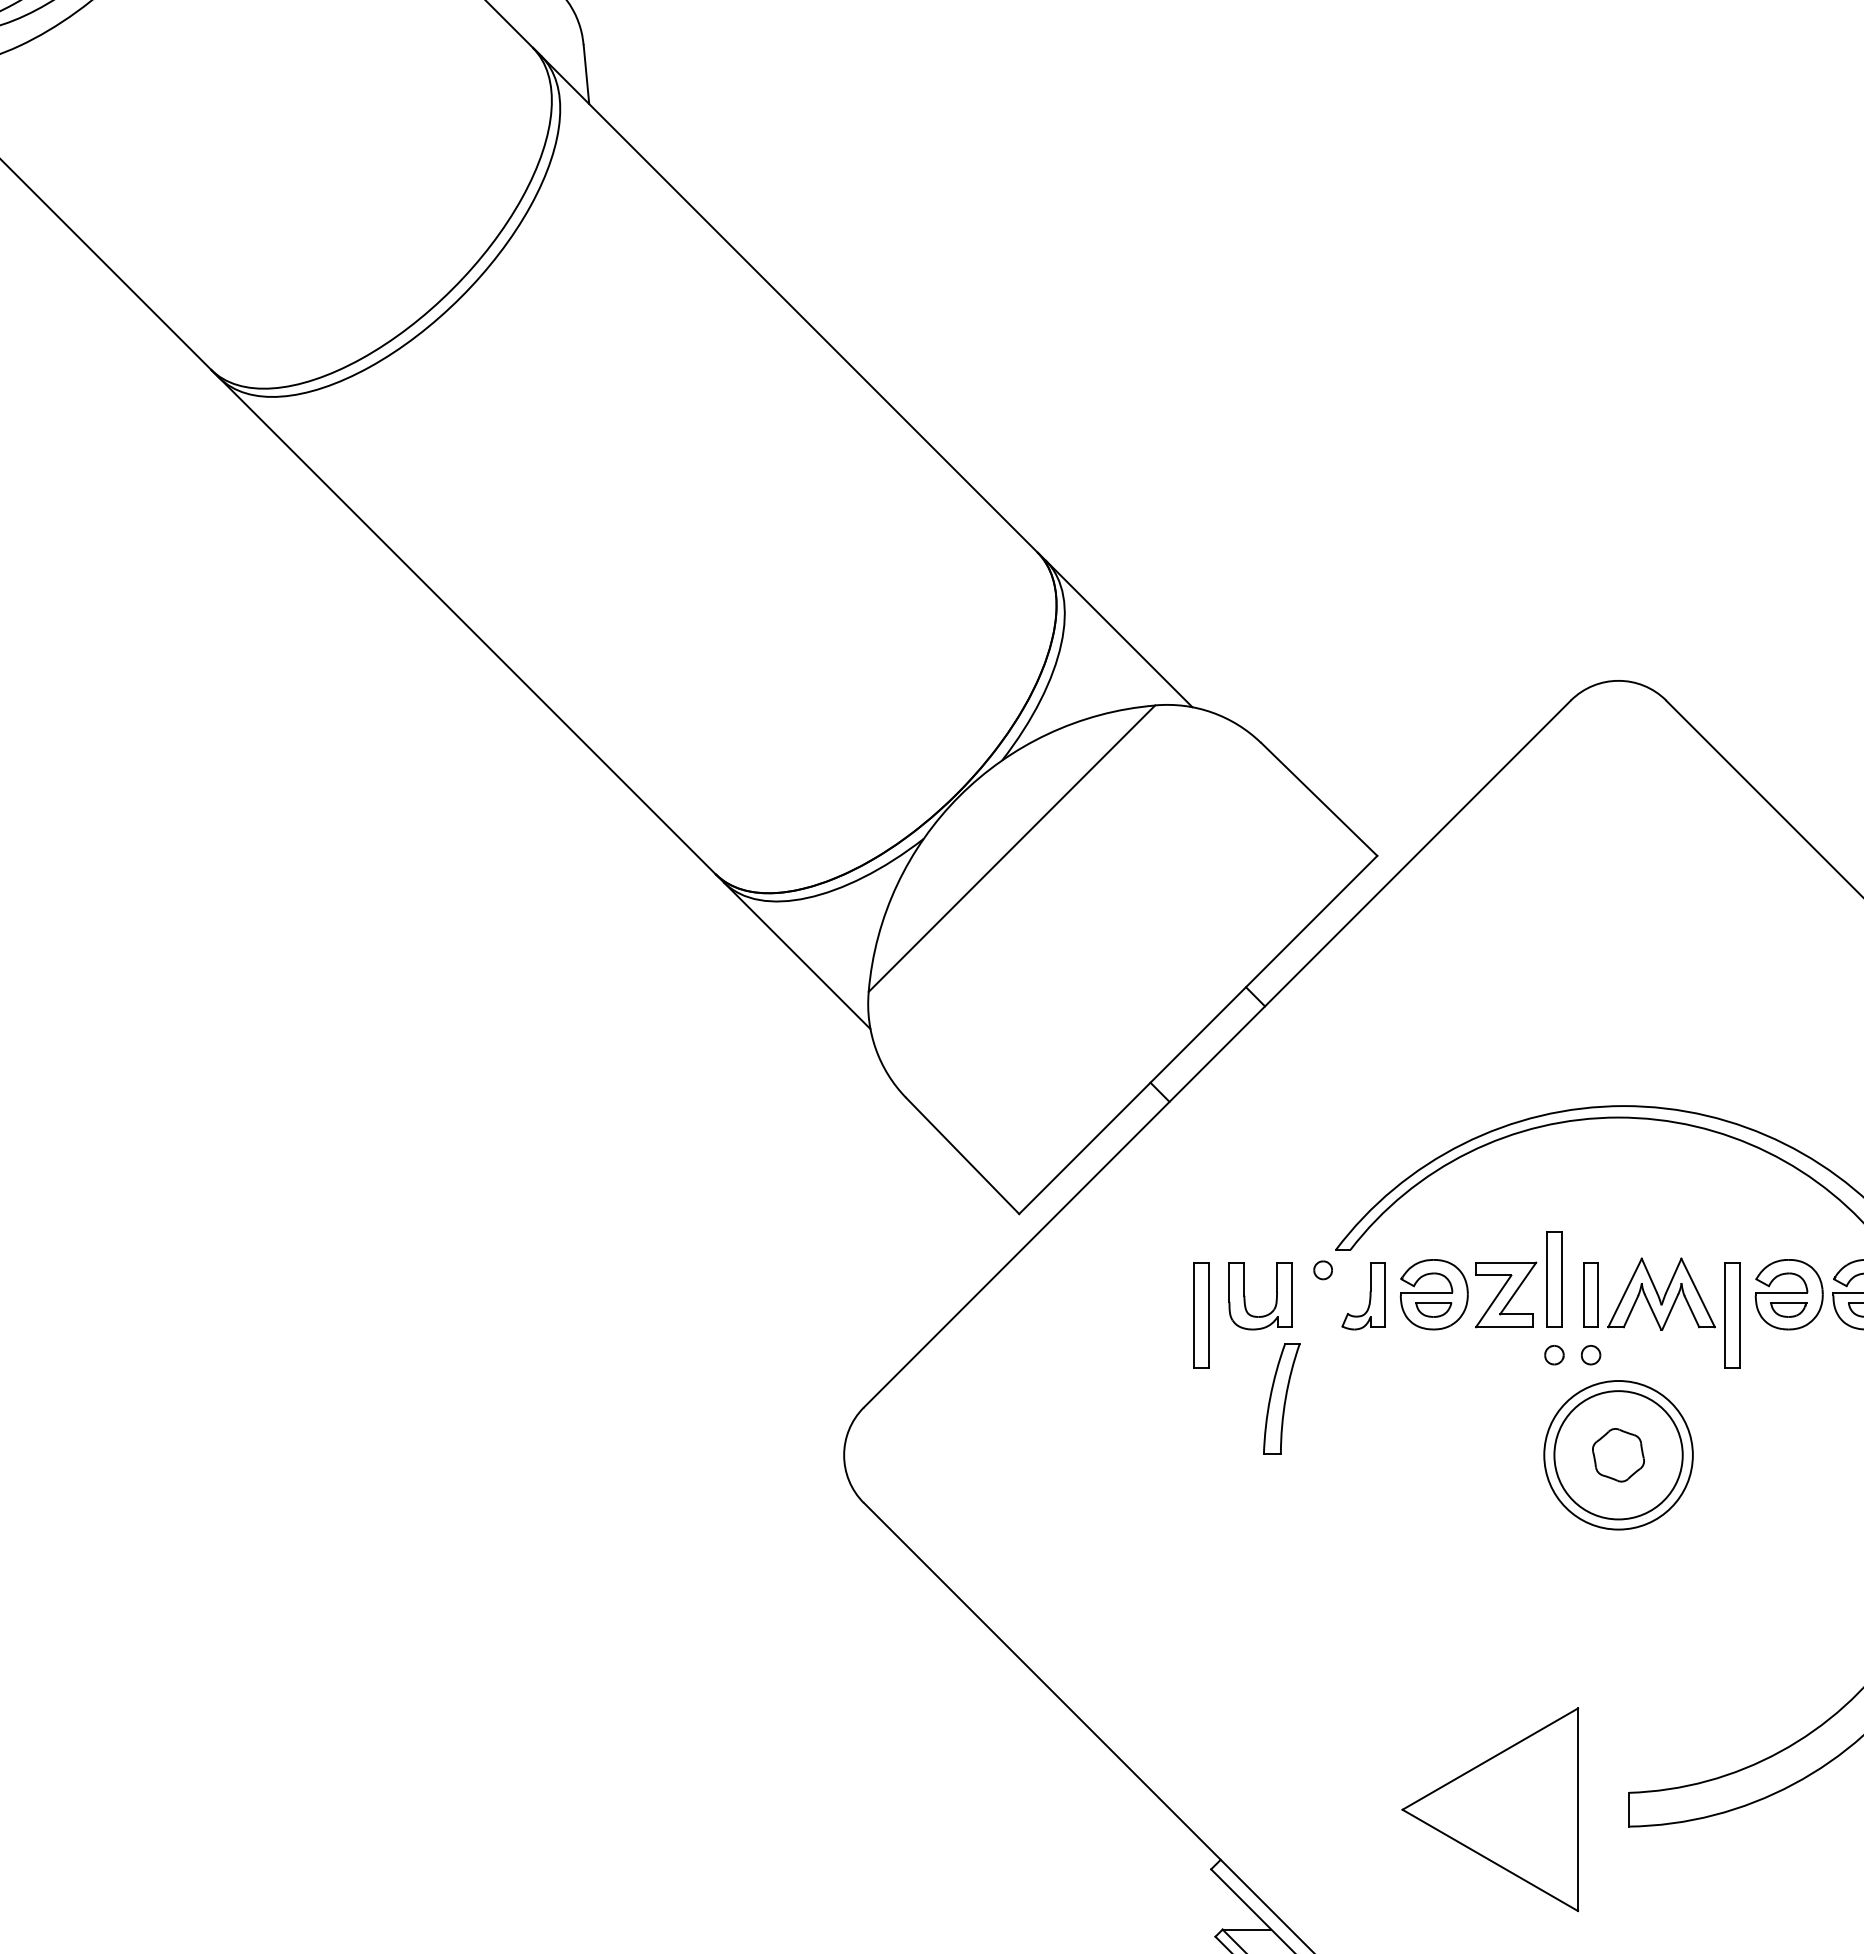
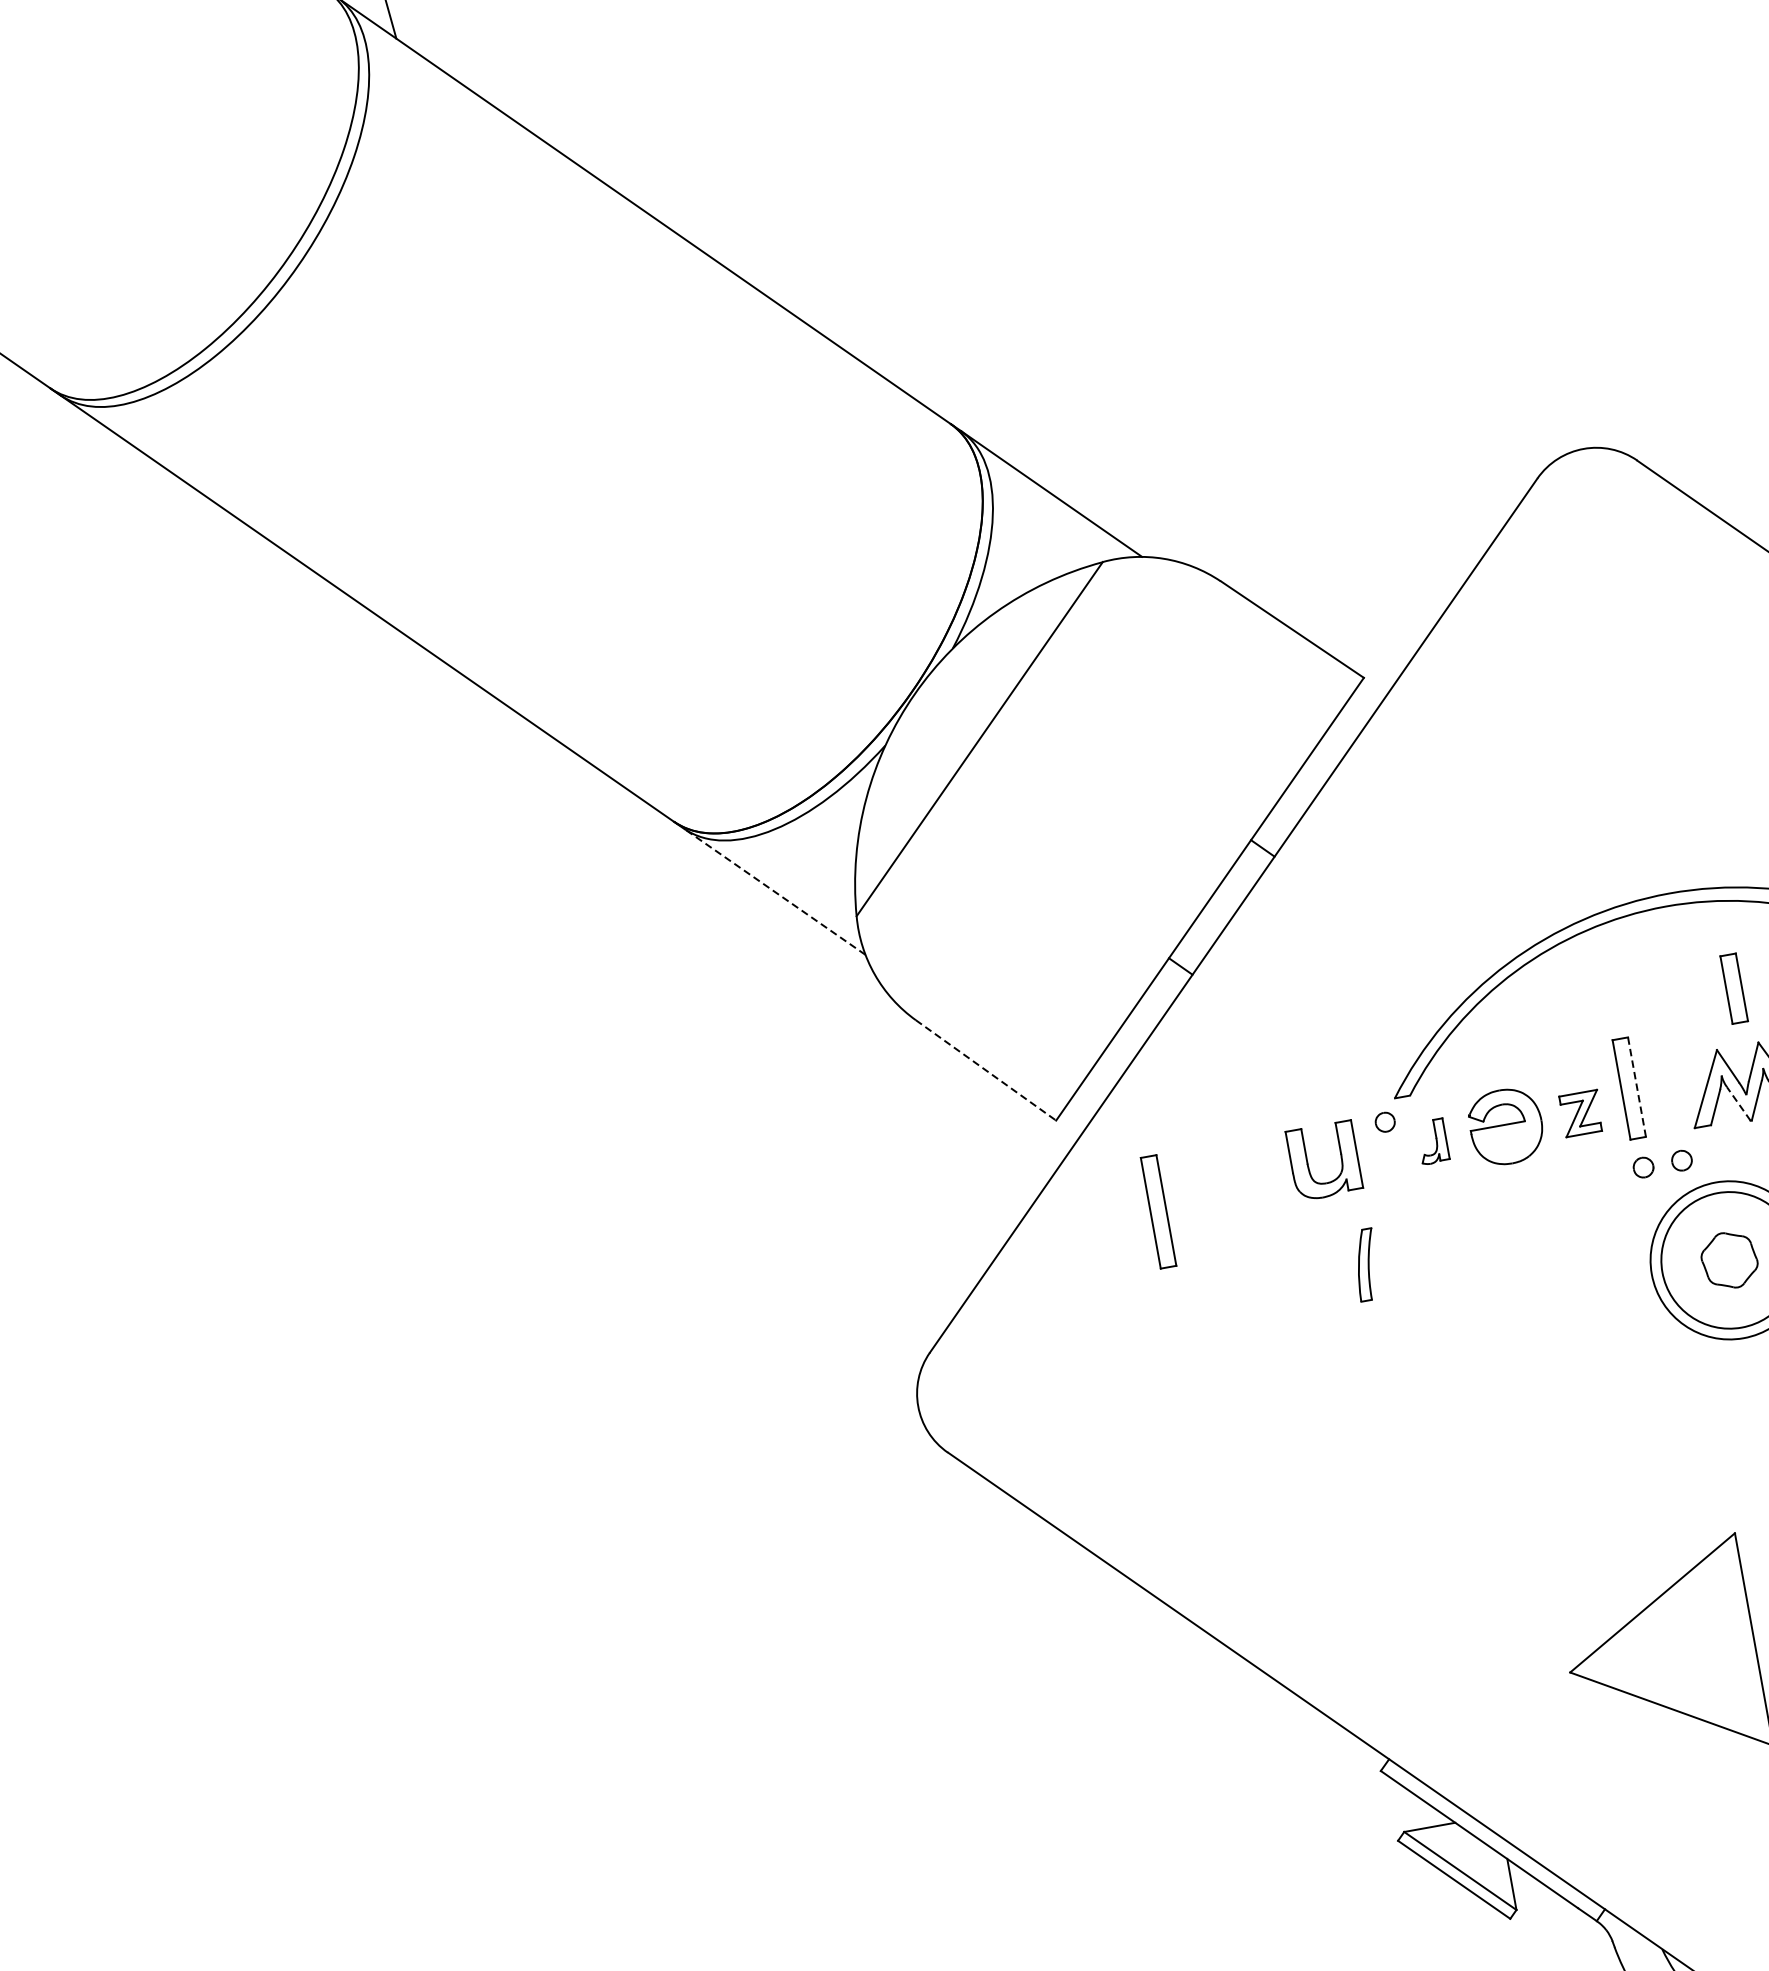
line: (797, 955) -> (775, 891), solid -> dashed
line: (963, 1156) -> (986, 1070), solid -> dashed
line: (1561, 1280) -> (1636, 1088), solid -> dashed
part: (1506, 1294) -> (1581, 1113), size x0.6
part: (1590, 1294) -> (1733, 988), moved
part: (1363, 1296) -> (1432, 1142), size x0.6
part: (1433, 1309) -> (1508, 1142), removed
line: (1652, 1311) -> (1738, 1103), solid -> dashed
part: (1201, 1315) -> (1158, 1211), moved
part: (1281, 1398) -> (1365, 1264), size x0.6

